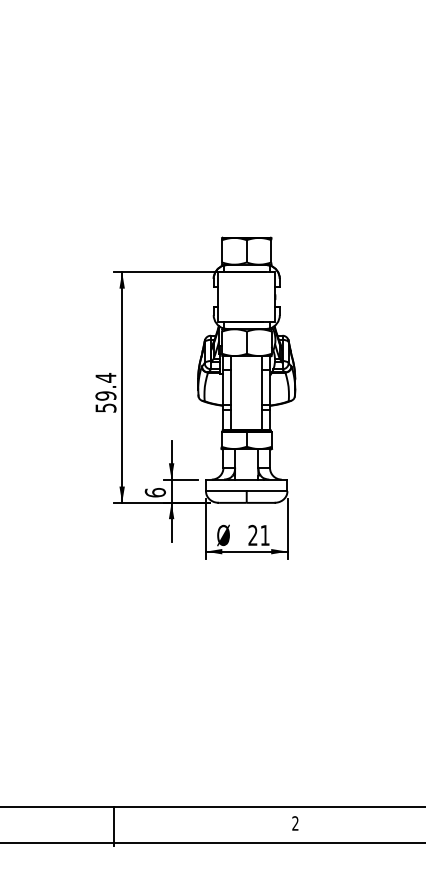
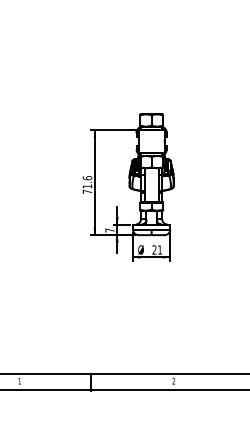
text: (105, 391) -> (87, 184), 59.4 -> 71.6
text: (154, 492) -> (109, 230), 6 -> 7

